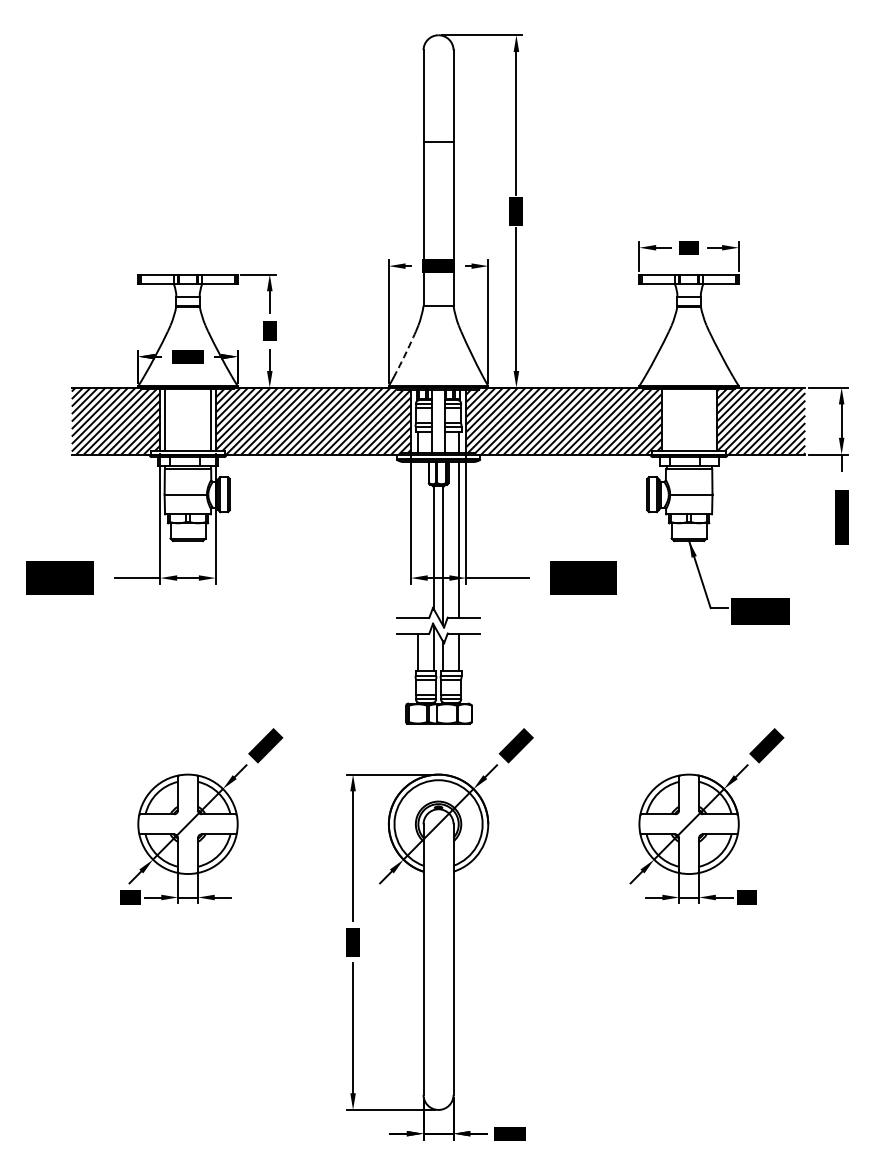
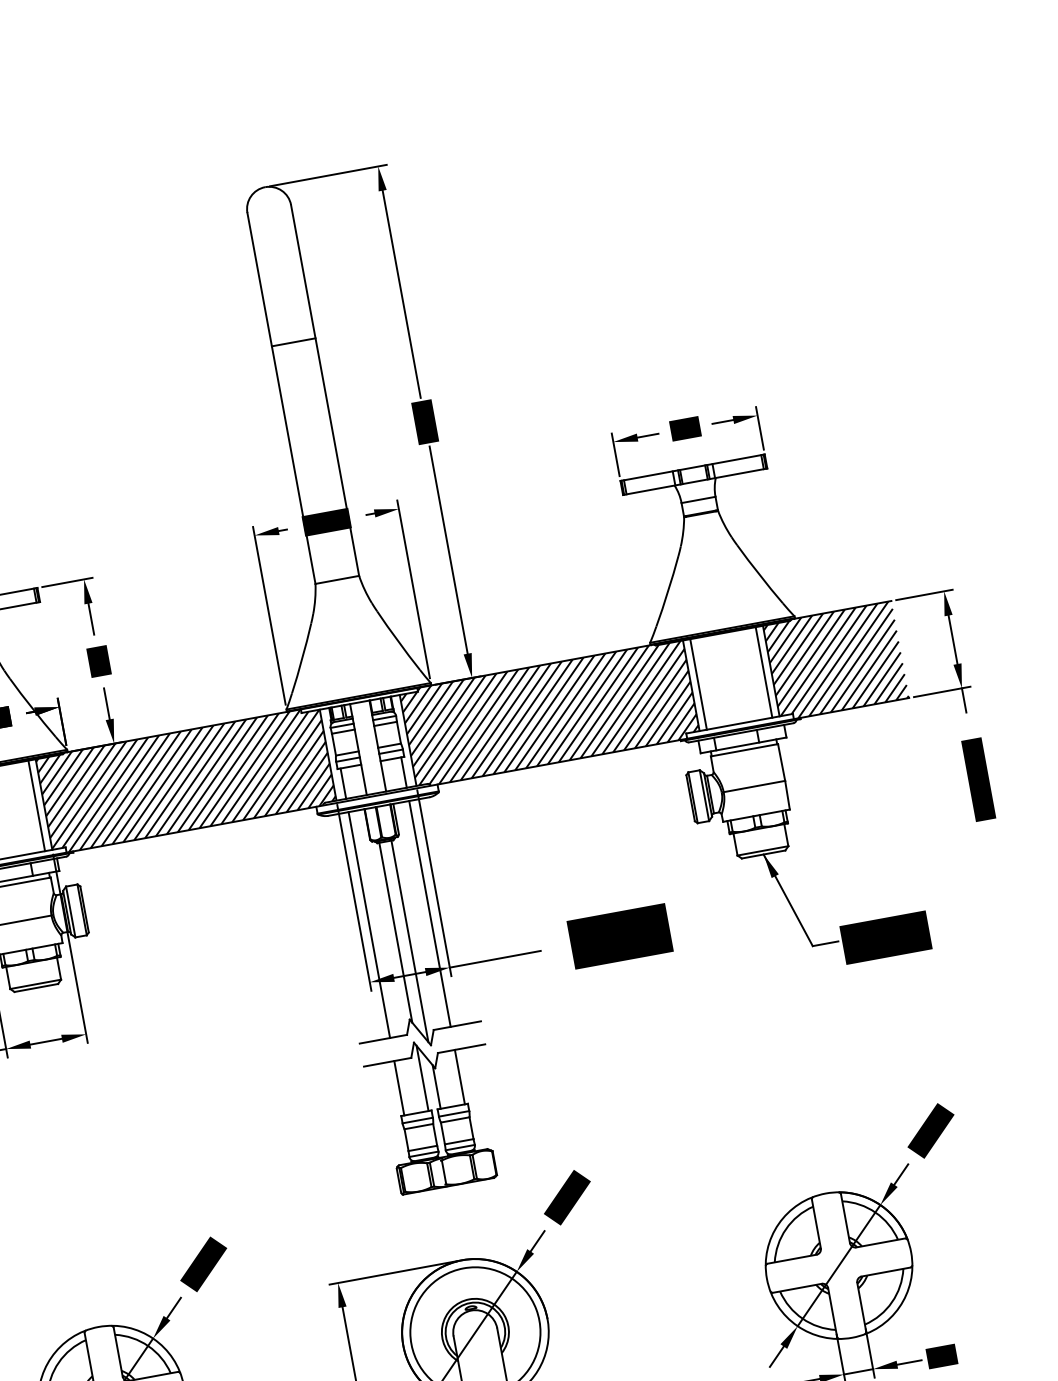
arc: (405, 354) -> (302, 659), dashed -> solid
line: (666, 419) -> (698, 684), added
line: (711, 419) -> (763, 672), added
line: (417, 539) -> (368, 924), added

